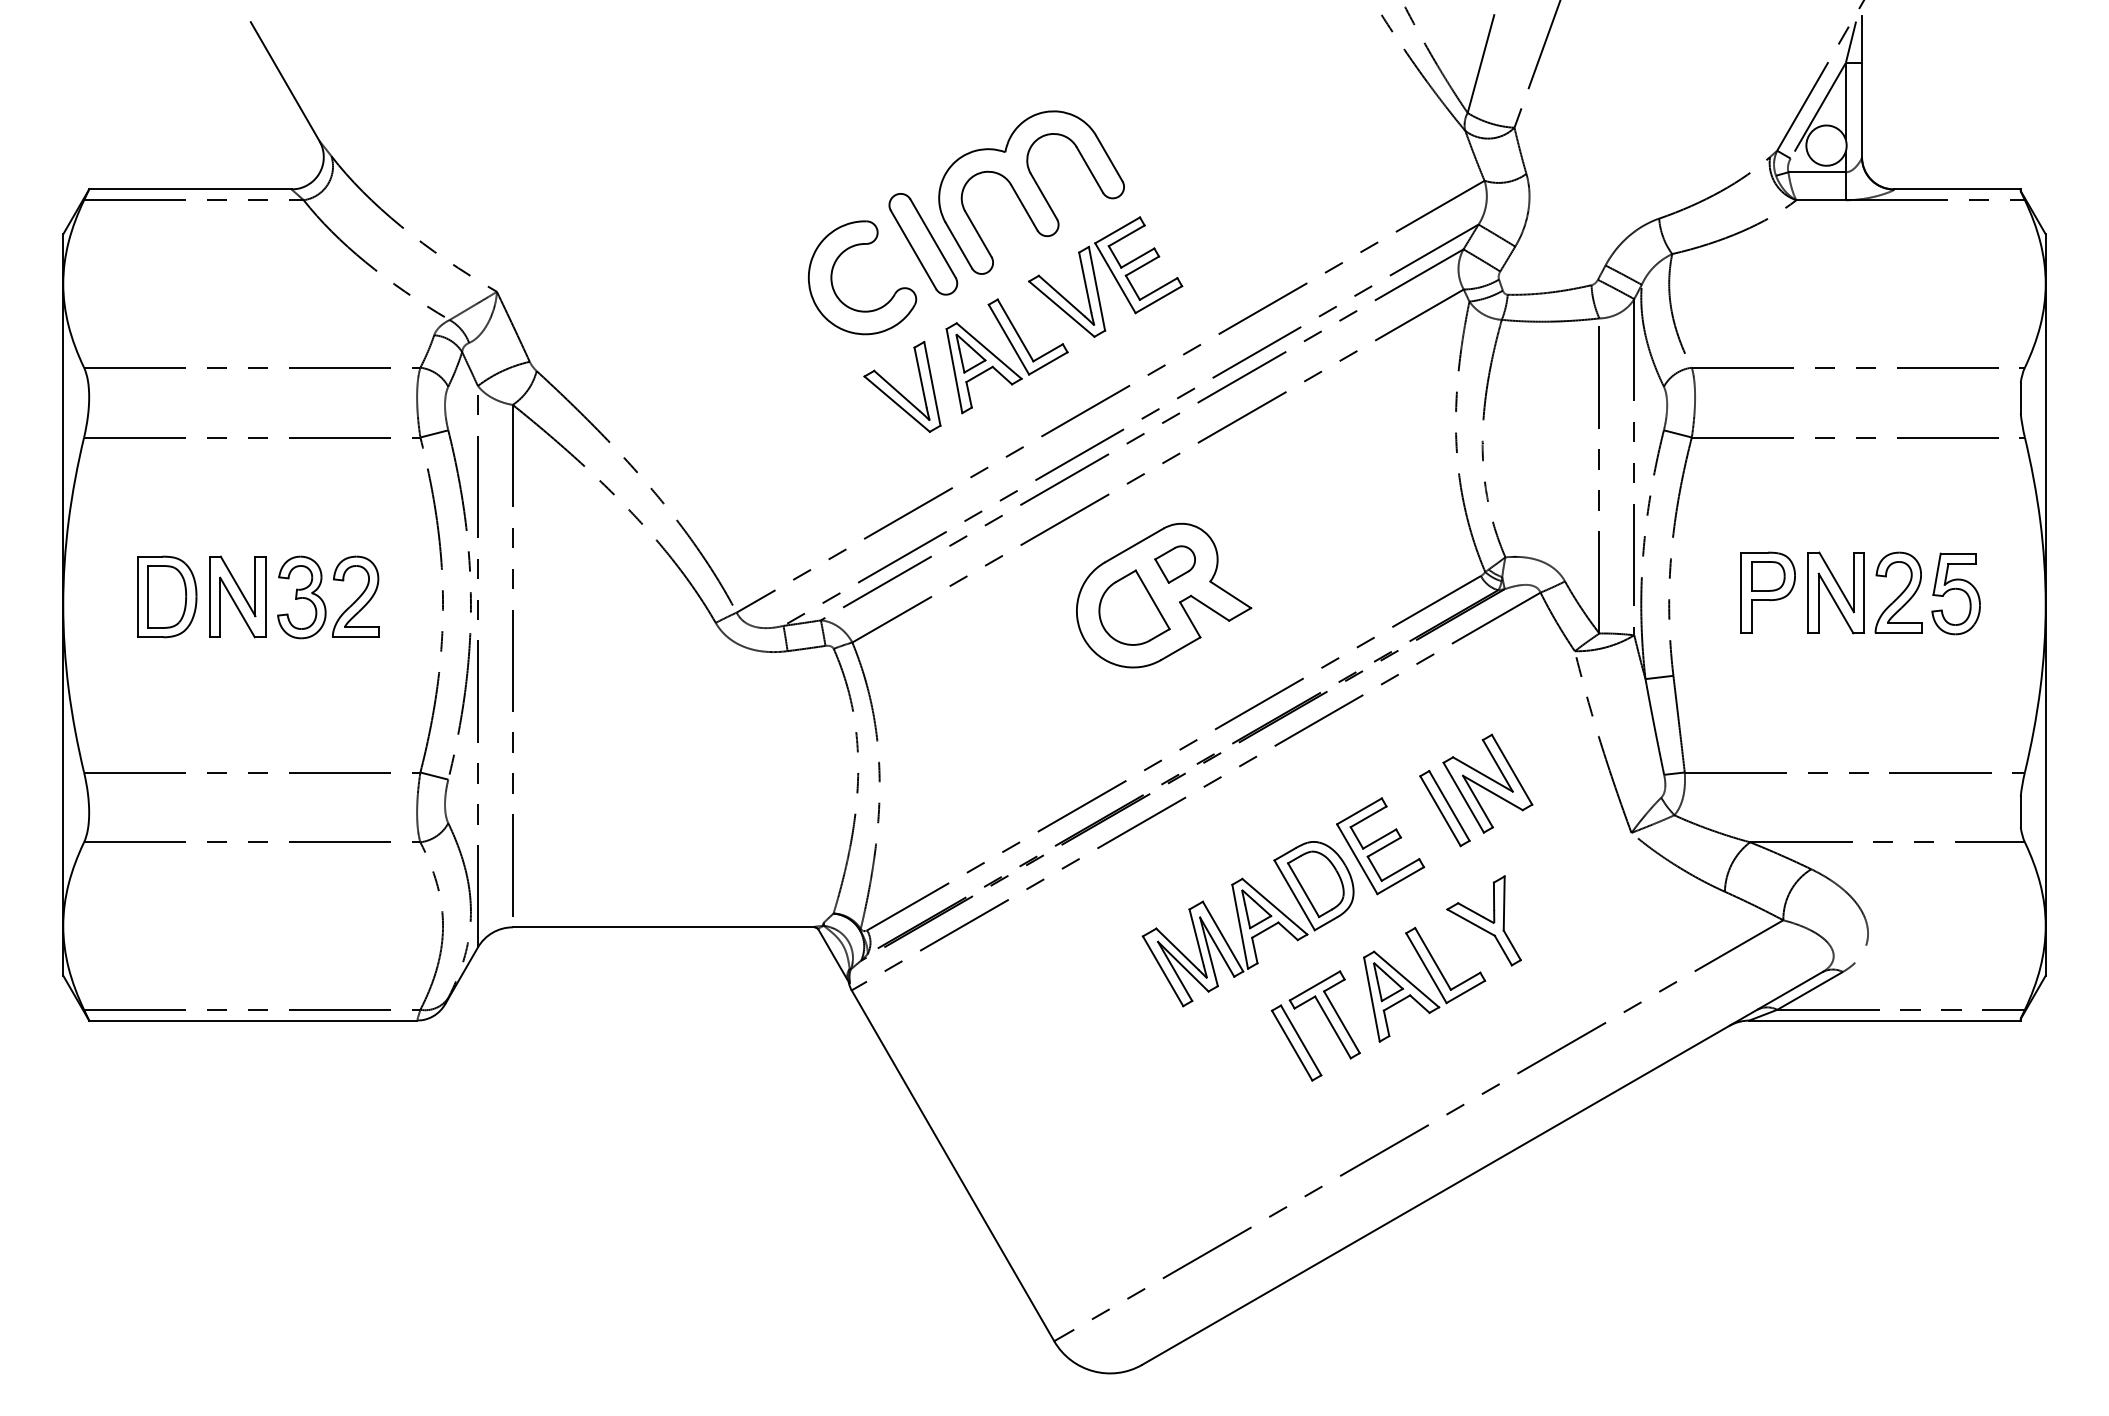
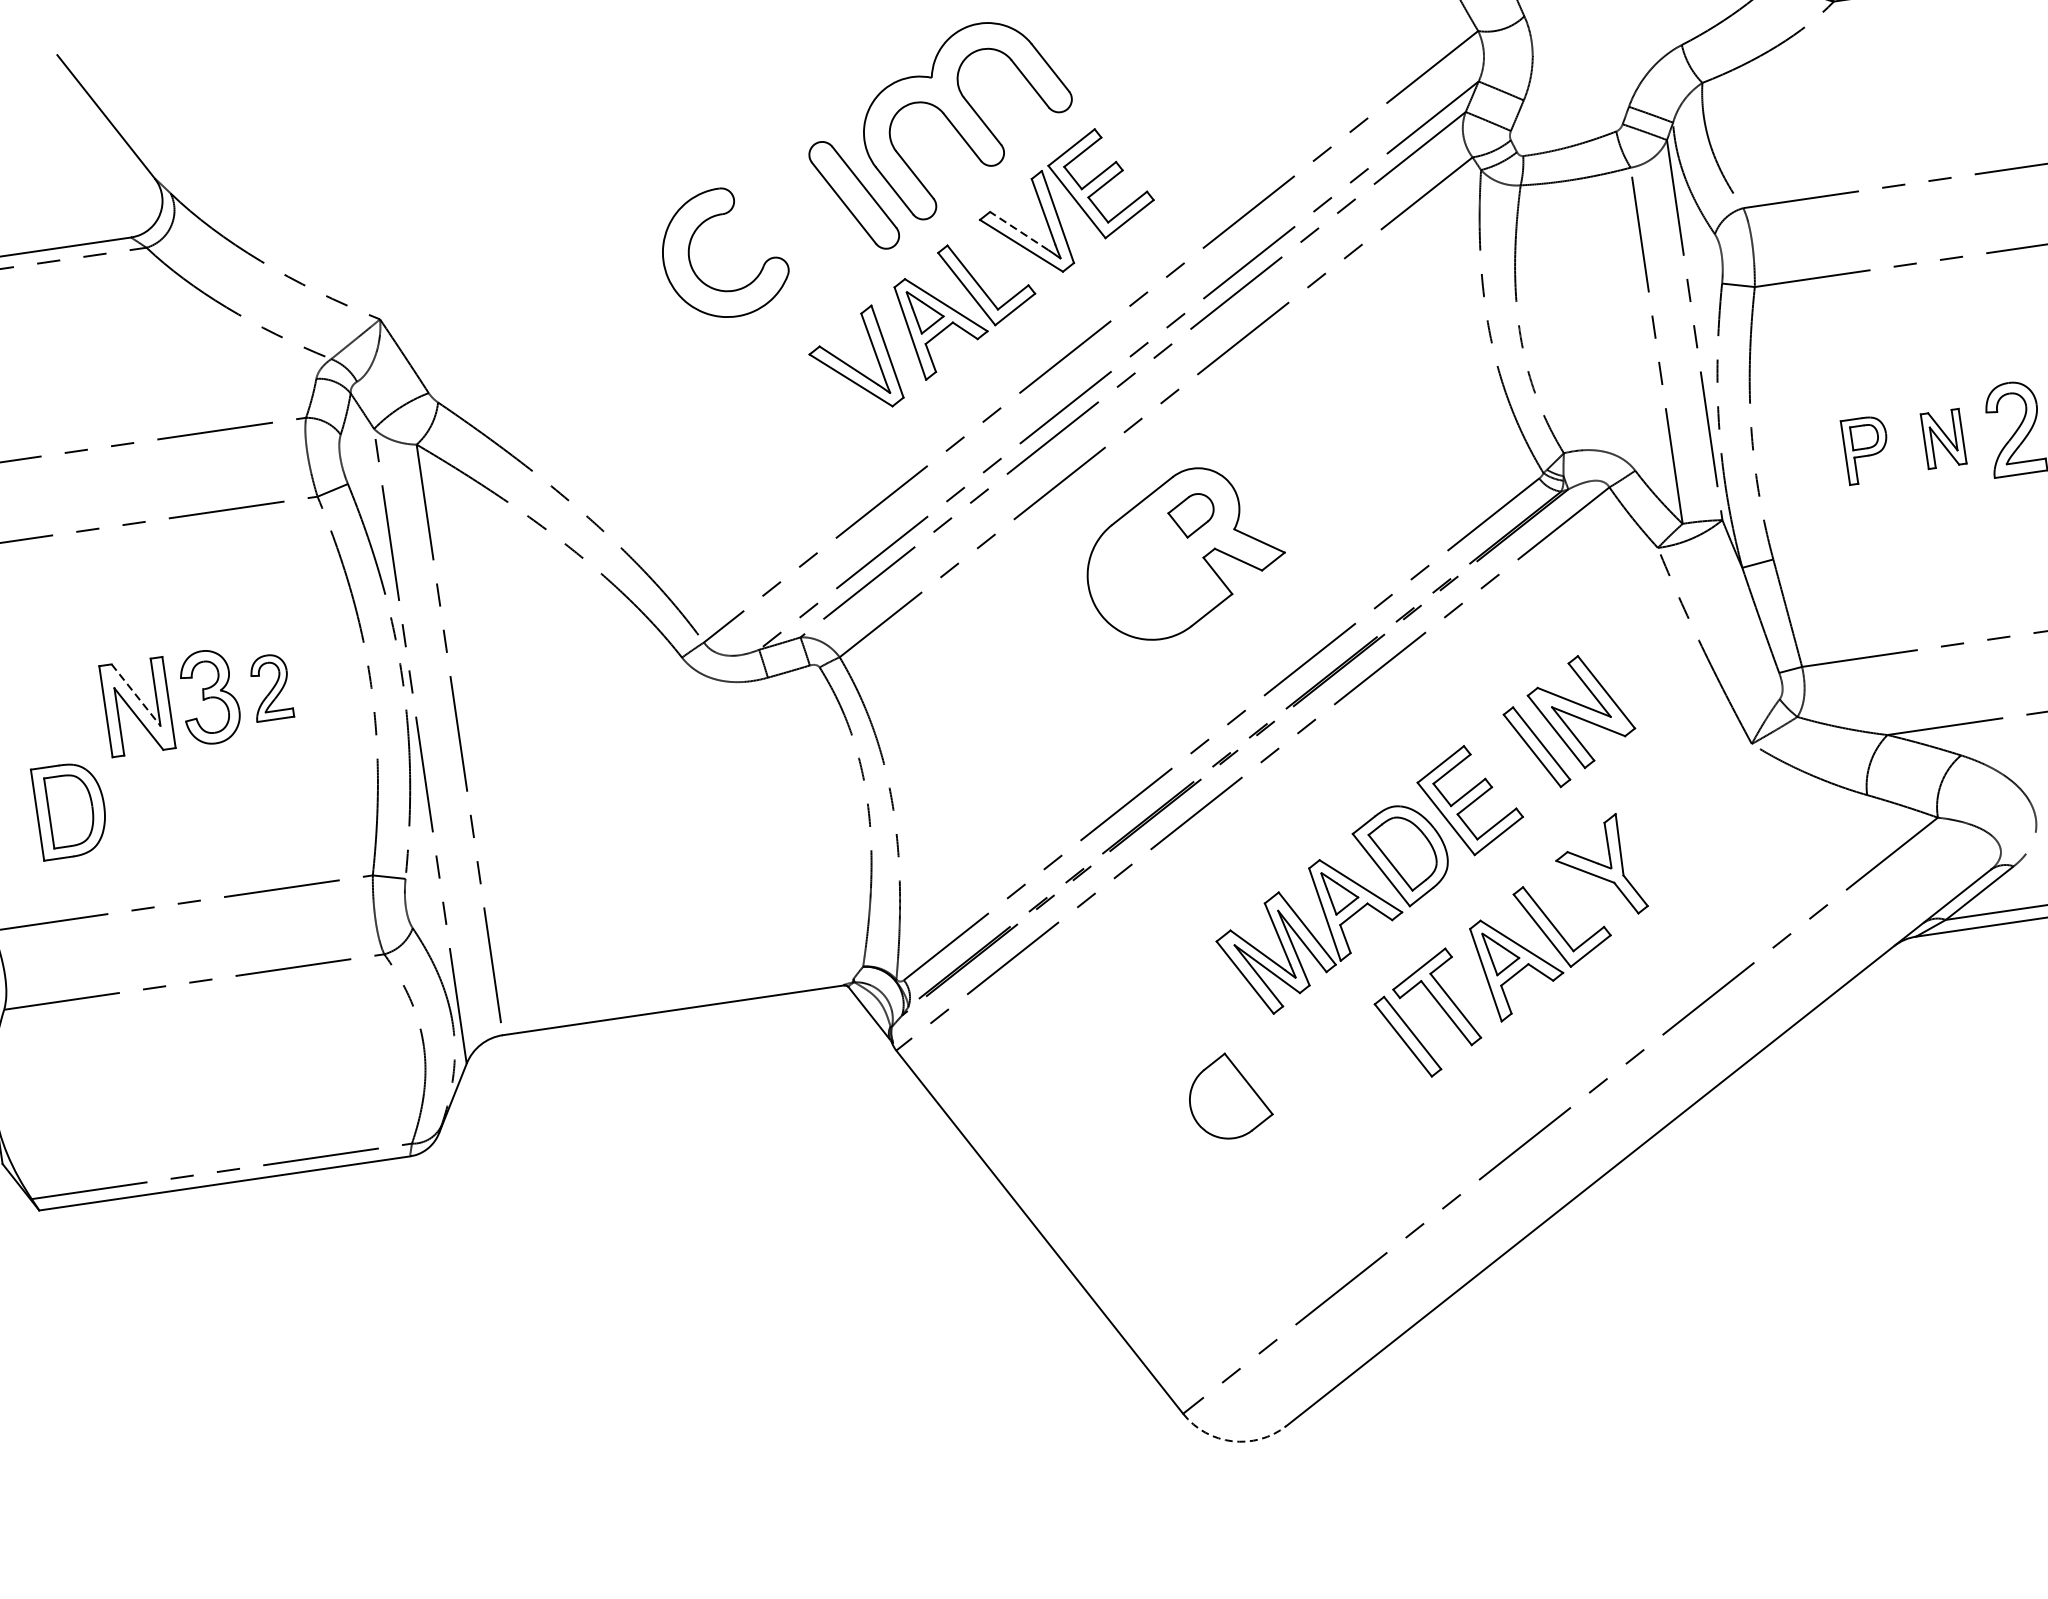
part: (833, 270) -> (690, 249), moved
line: (1061, 295) -> (1018, 230), solid -> dashed
line: (238, 586) -> (136, 695), solid -> dashed
part: (1767, 592) -> (1865, 449), size x0.7
part: (1835, 592) -> (1942, 438), size x0.6
part: (167, 596) -> (71, 809), moved
part: (355, 596) -> (270, 687), size x0.7
part: (1134, 607) -> (1229, 1095), moved
arc: (1093, 1371) -> (1232, 1441), solid -> dashed

